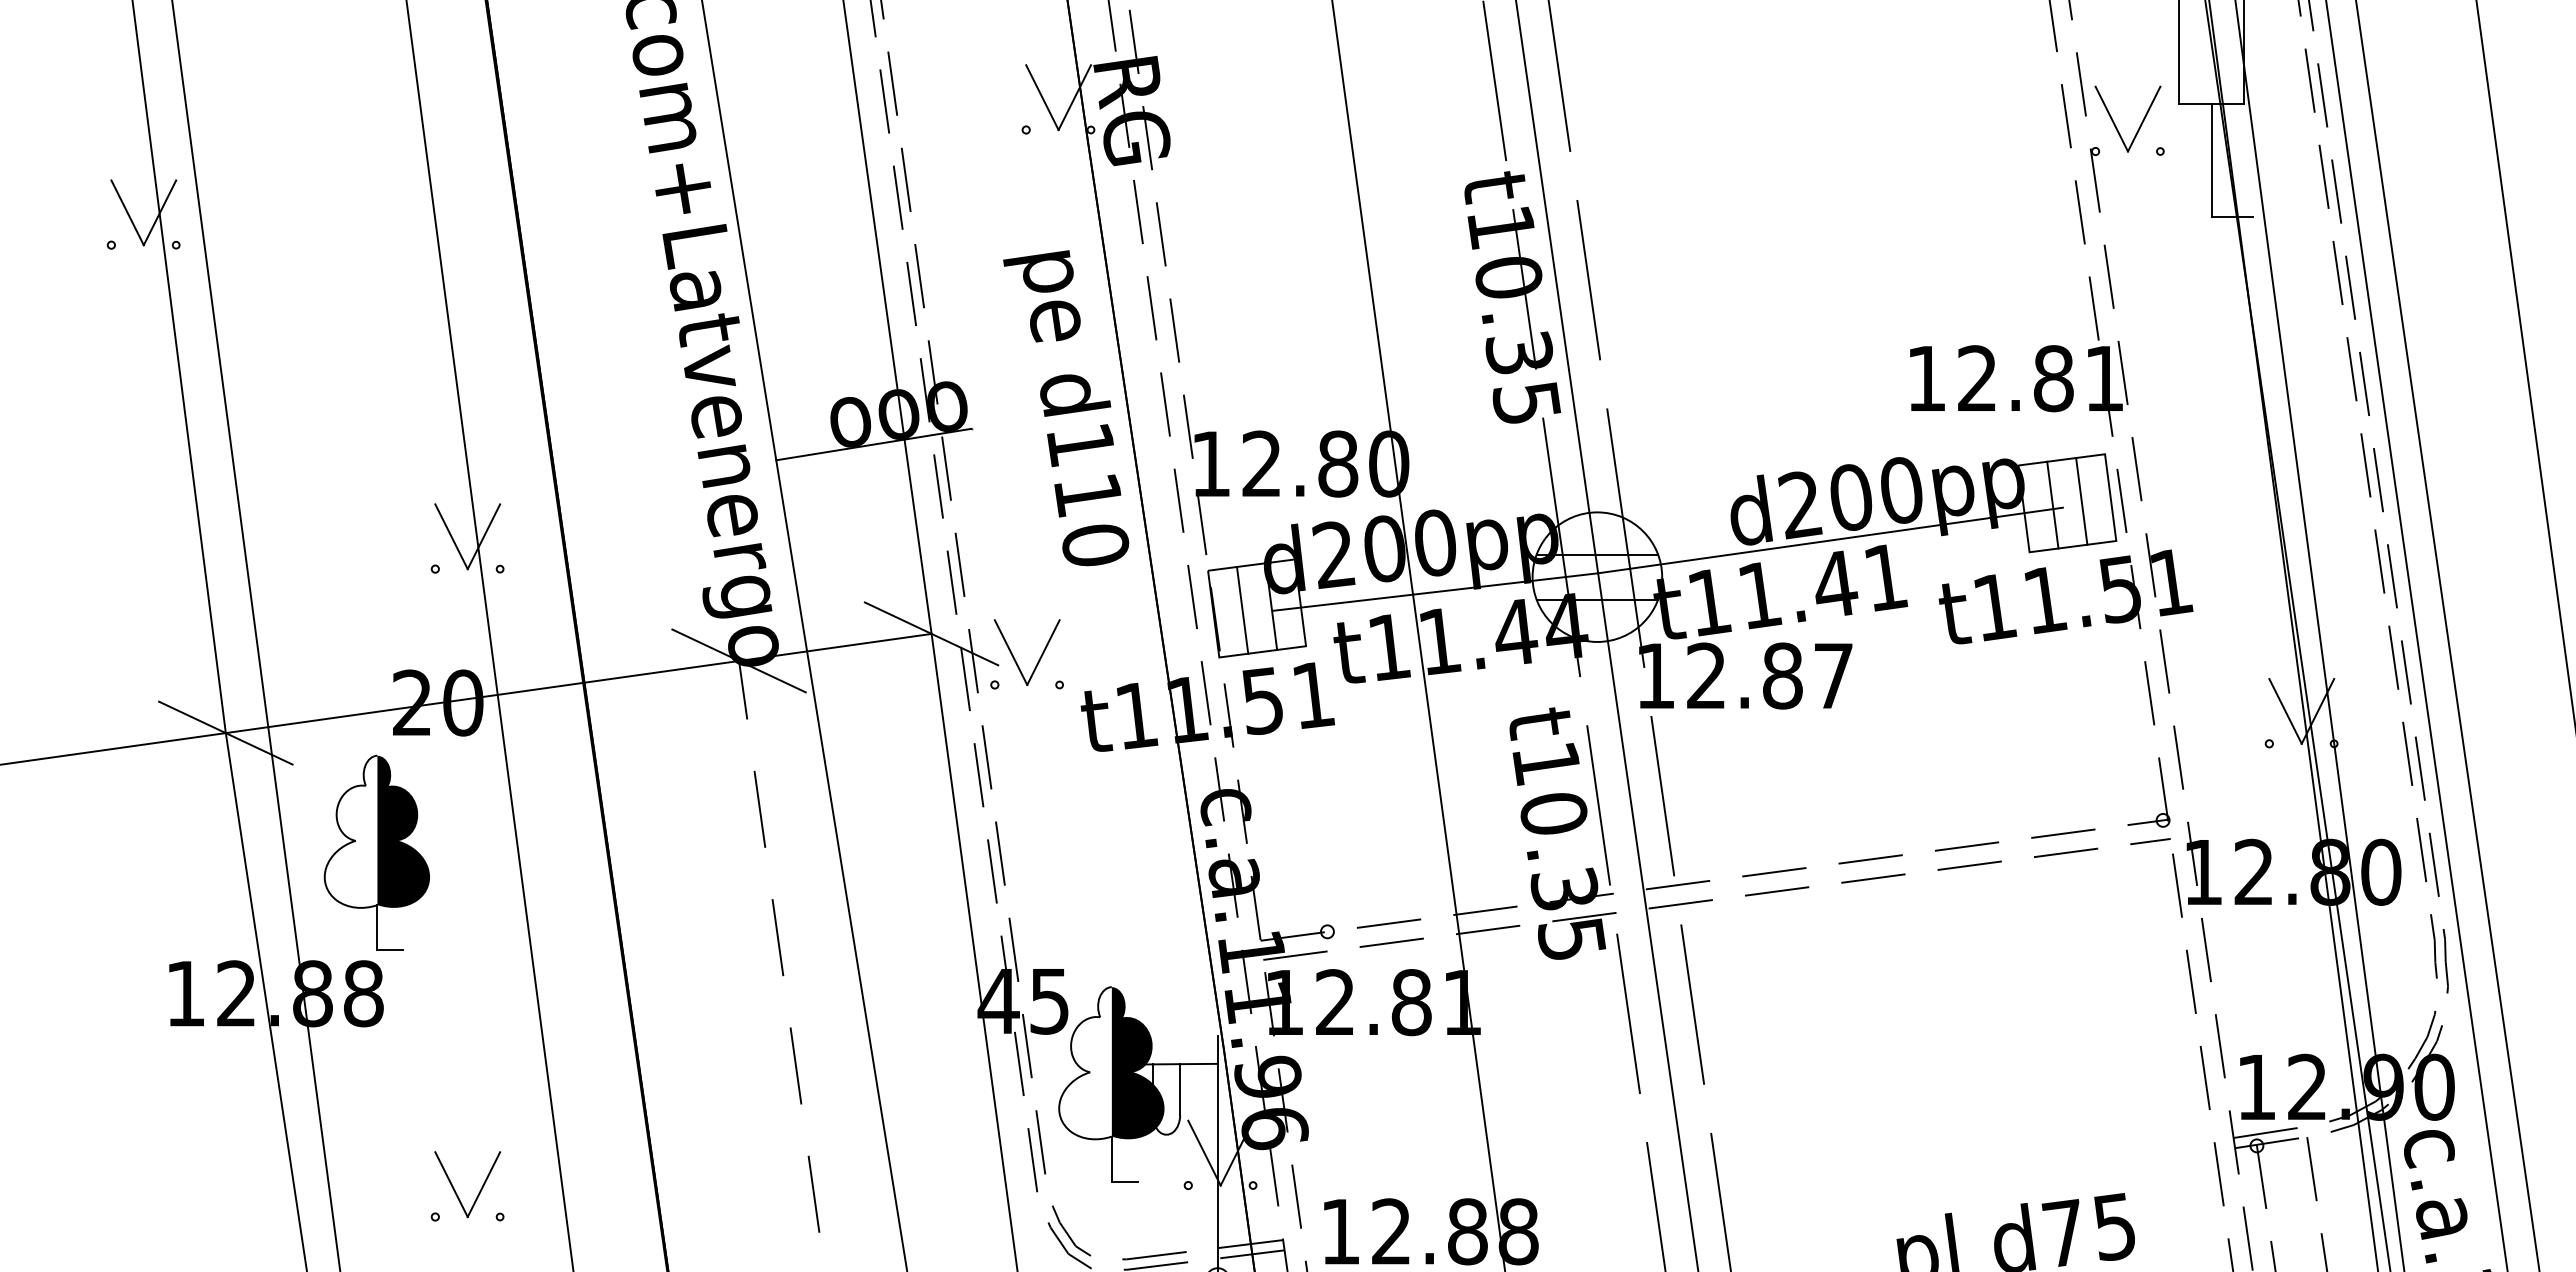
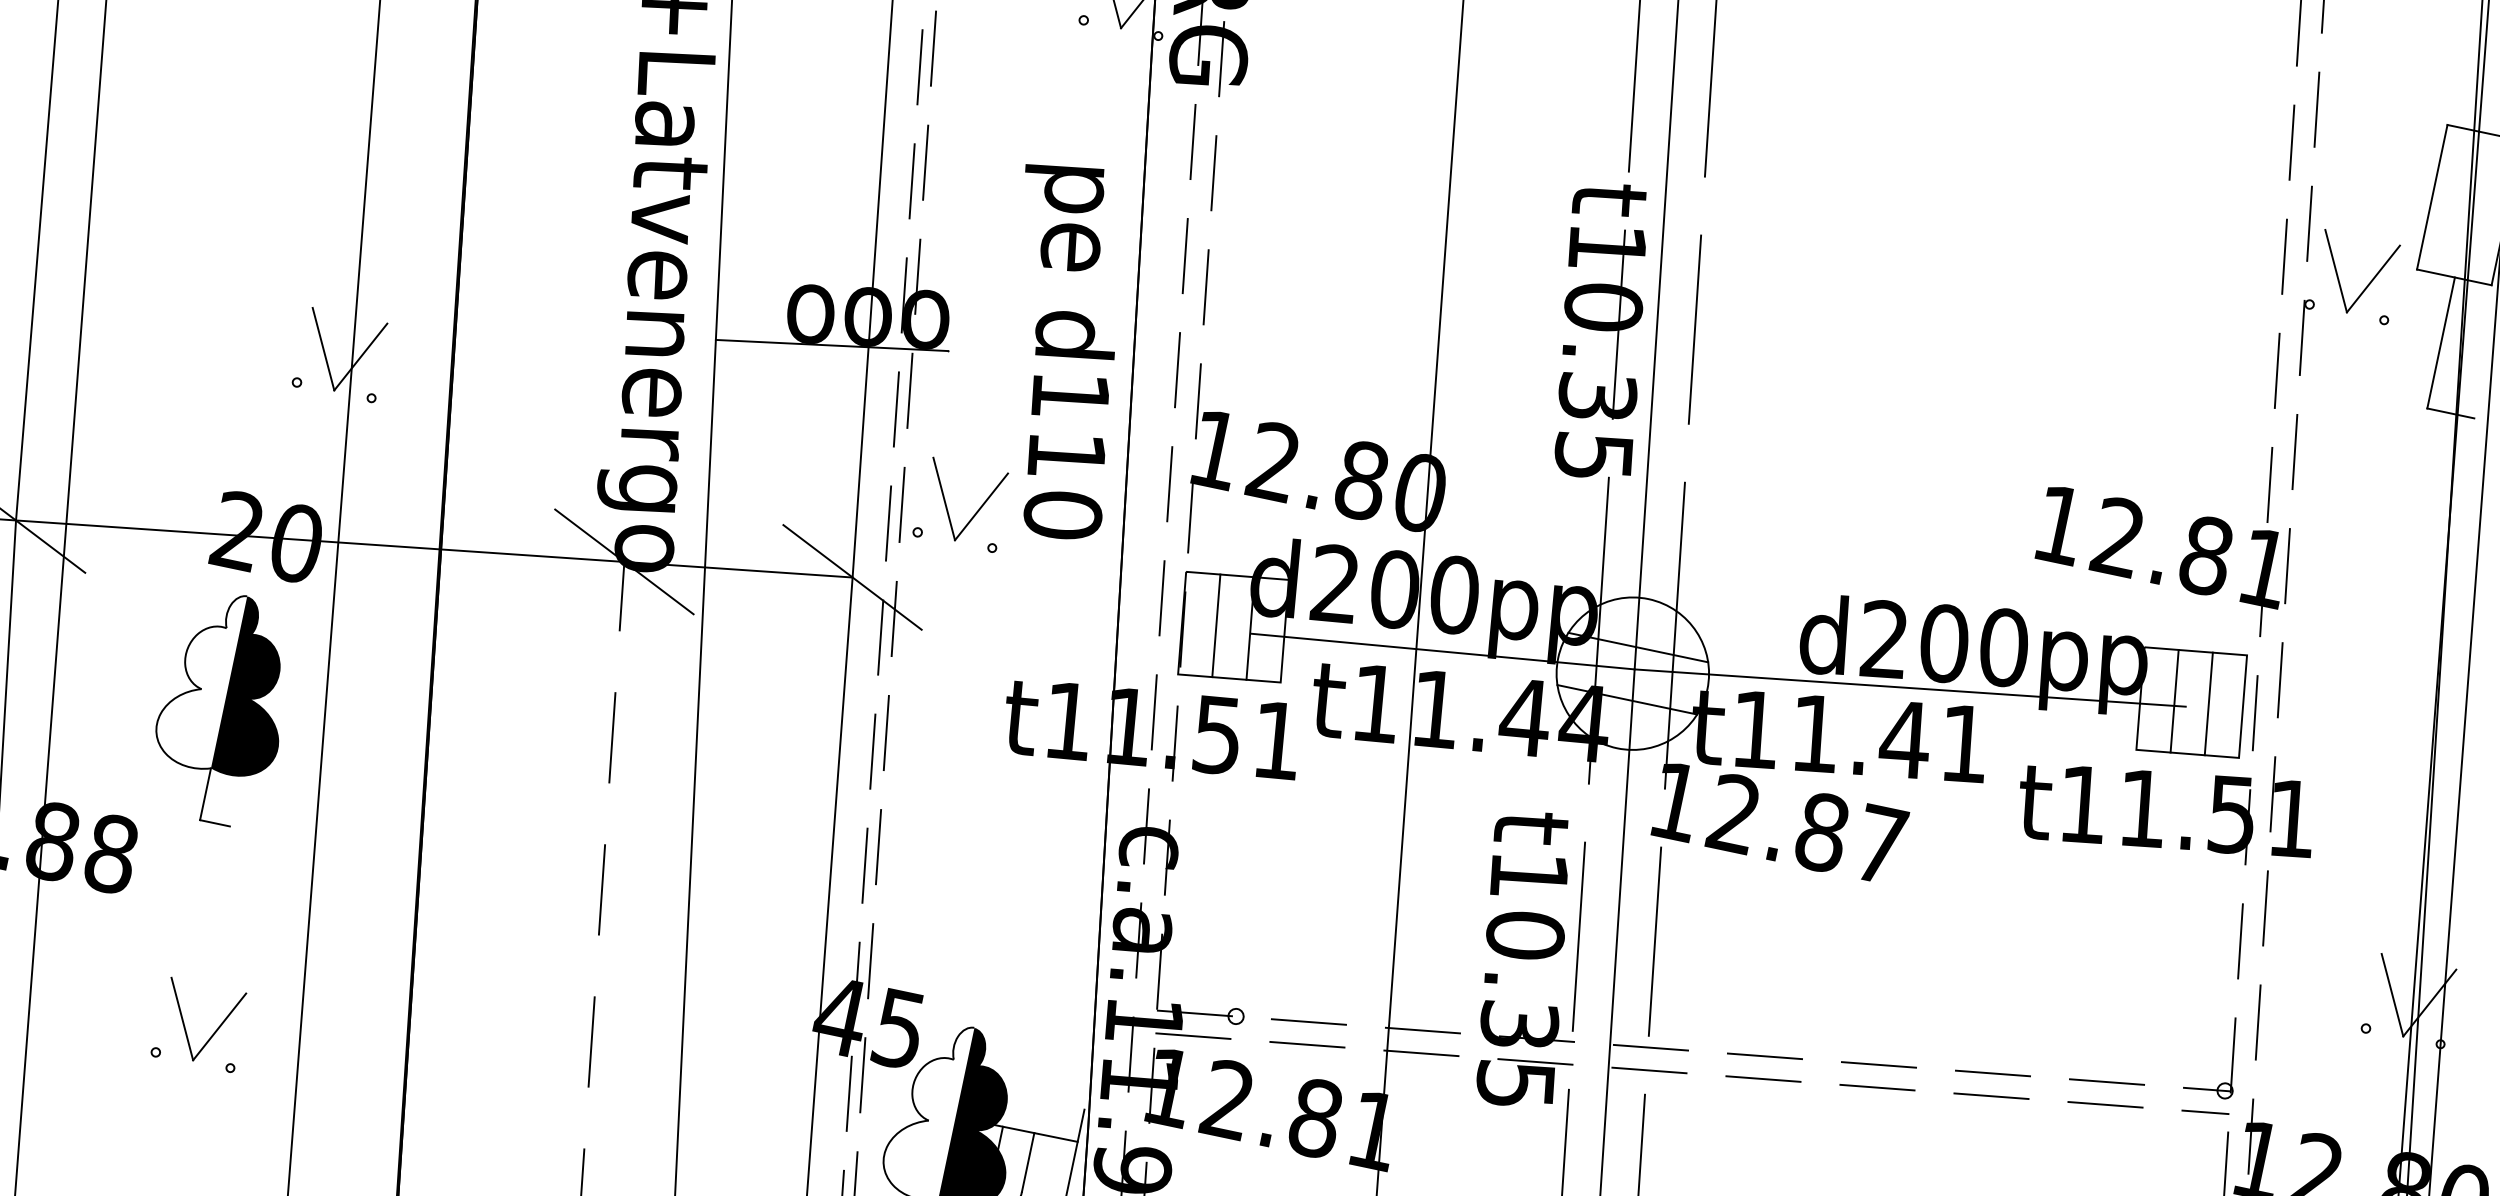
part: (1015, 659) -> (947, 508), moved
part: (376, 852) -> (222, 707), moved
part: (456, 1192) -> (186, 1029), moved

